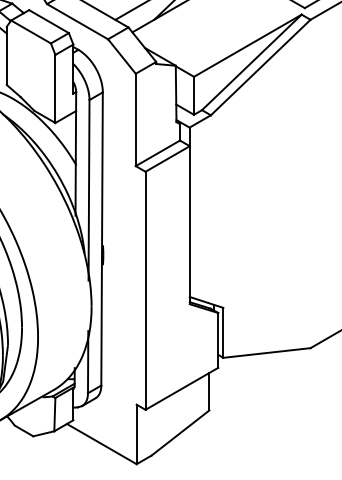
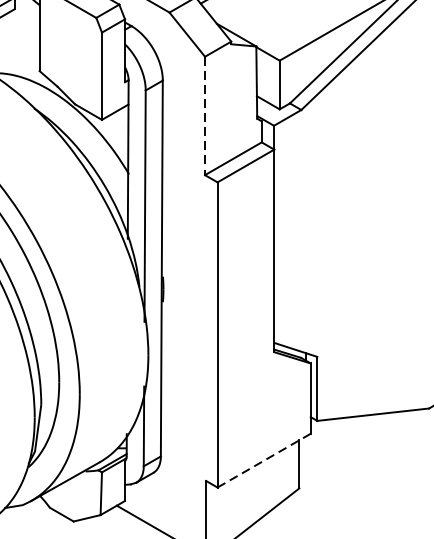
line: (135, 120) -> (204, 116), solid -> dashed
line: (181, 388) -> (263, 460), solid -> dashed

